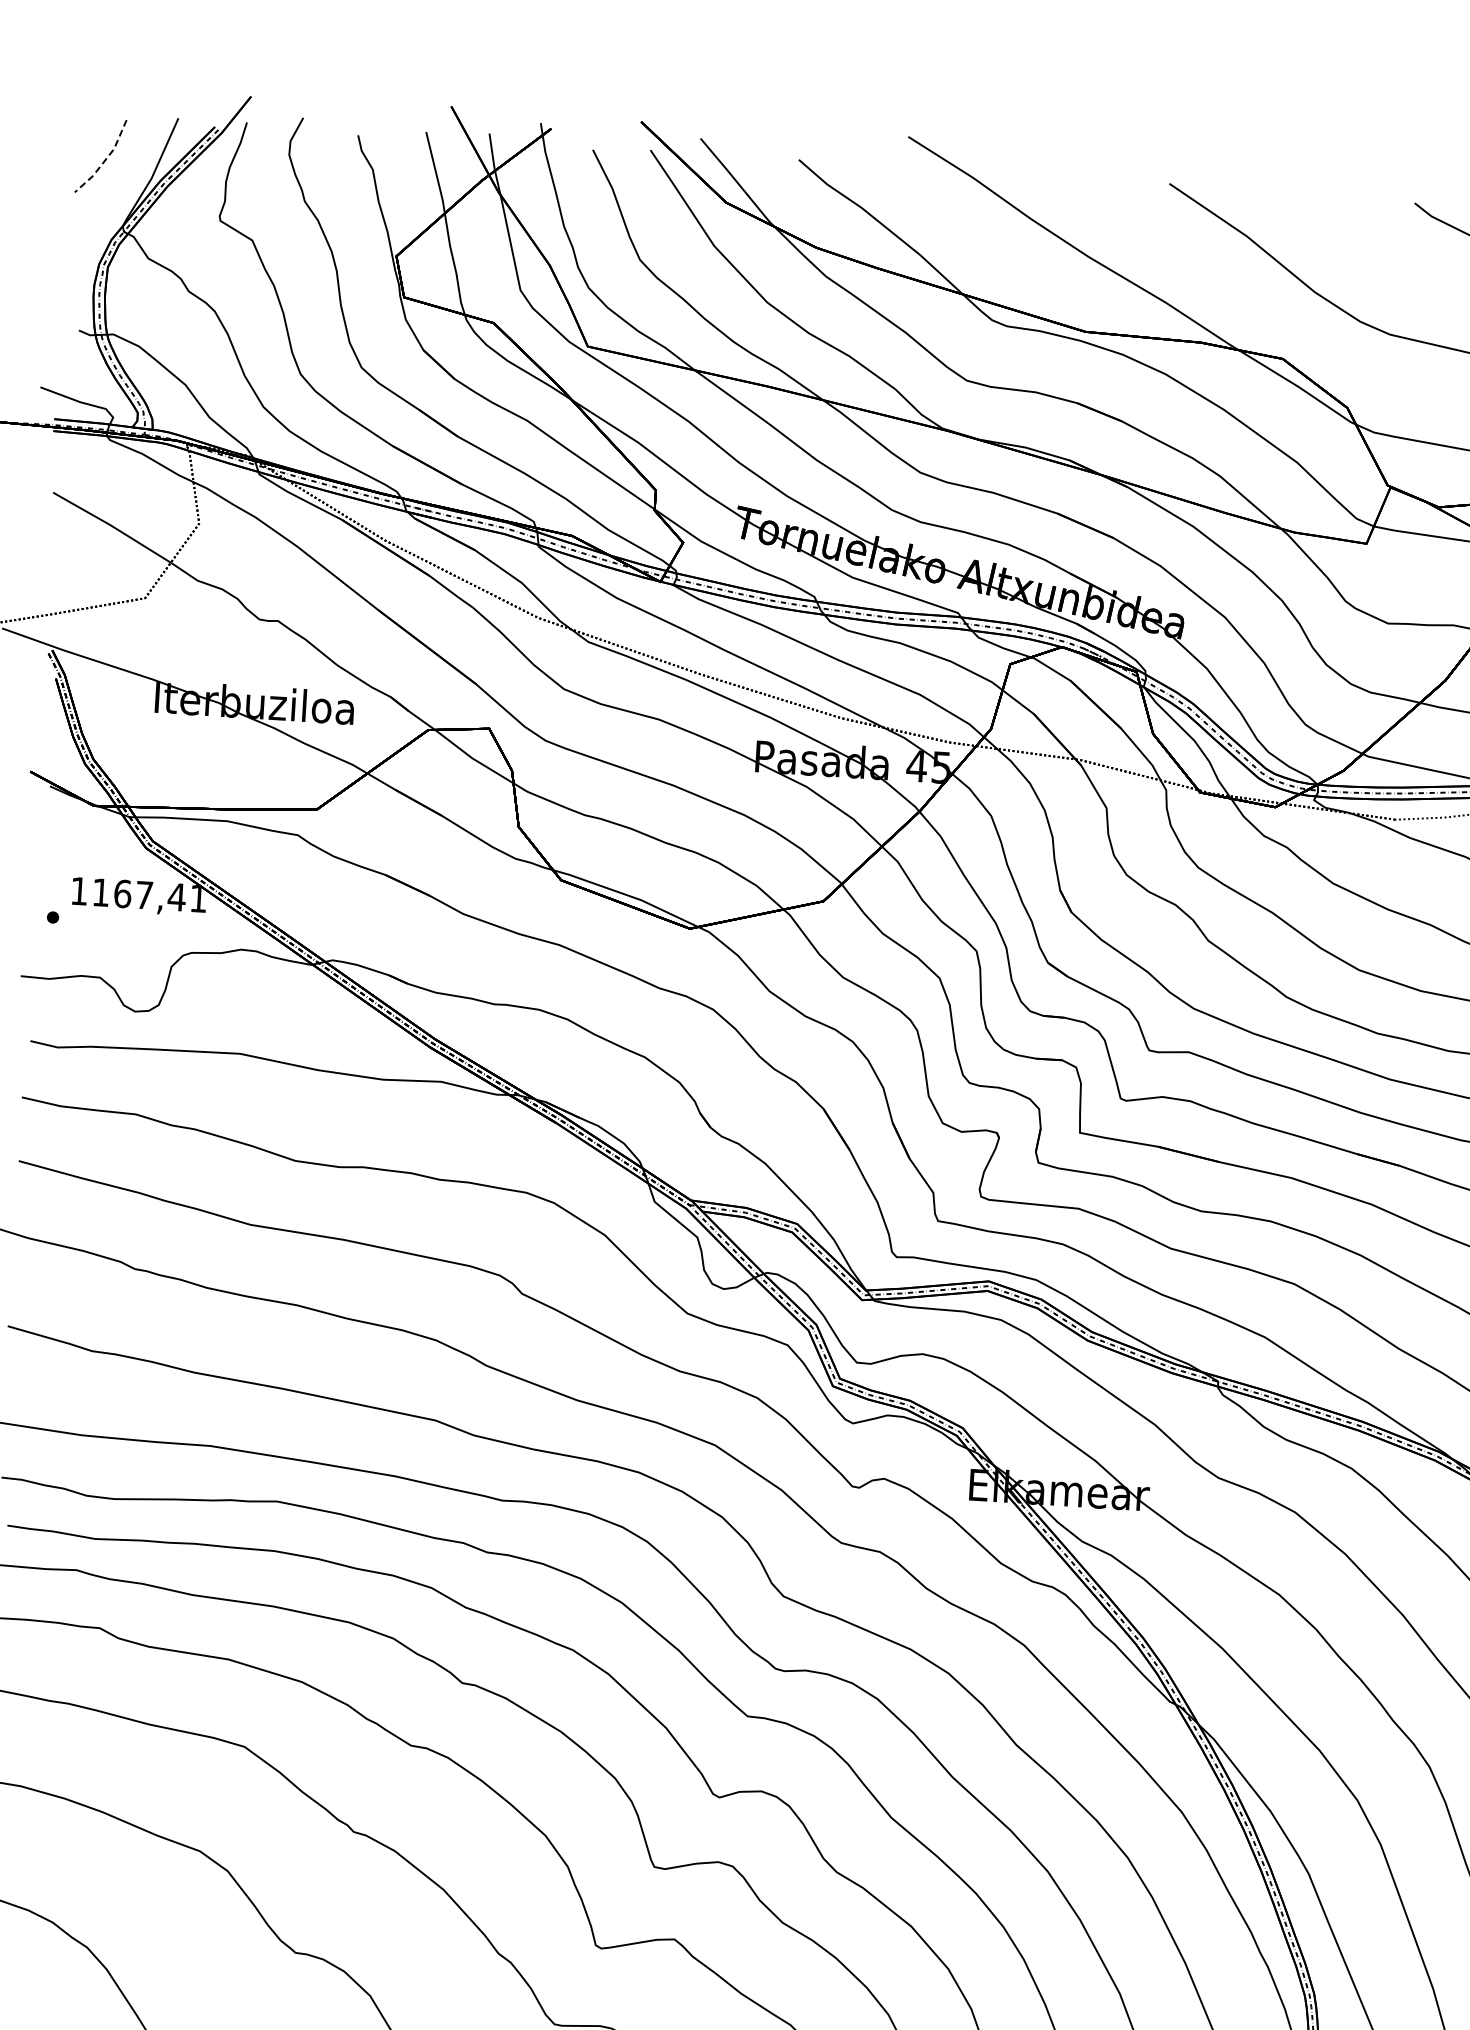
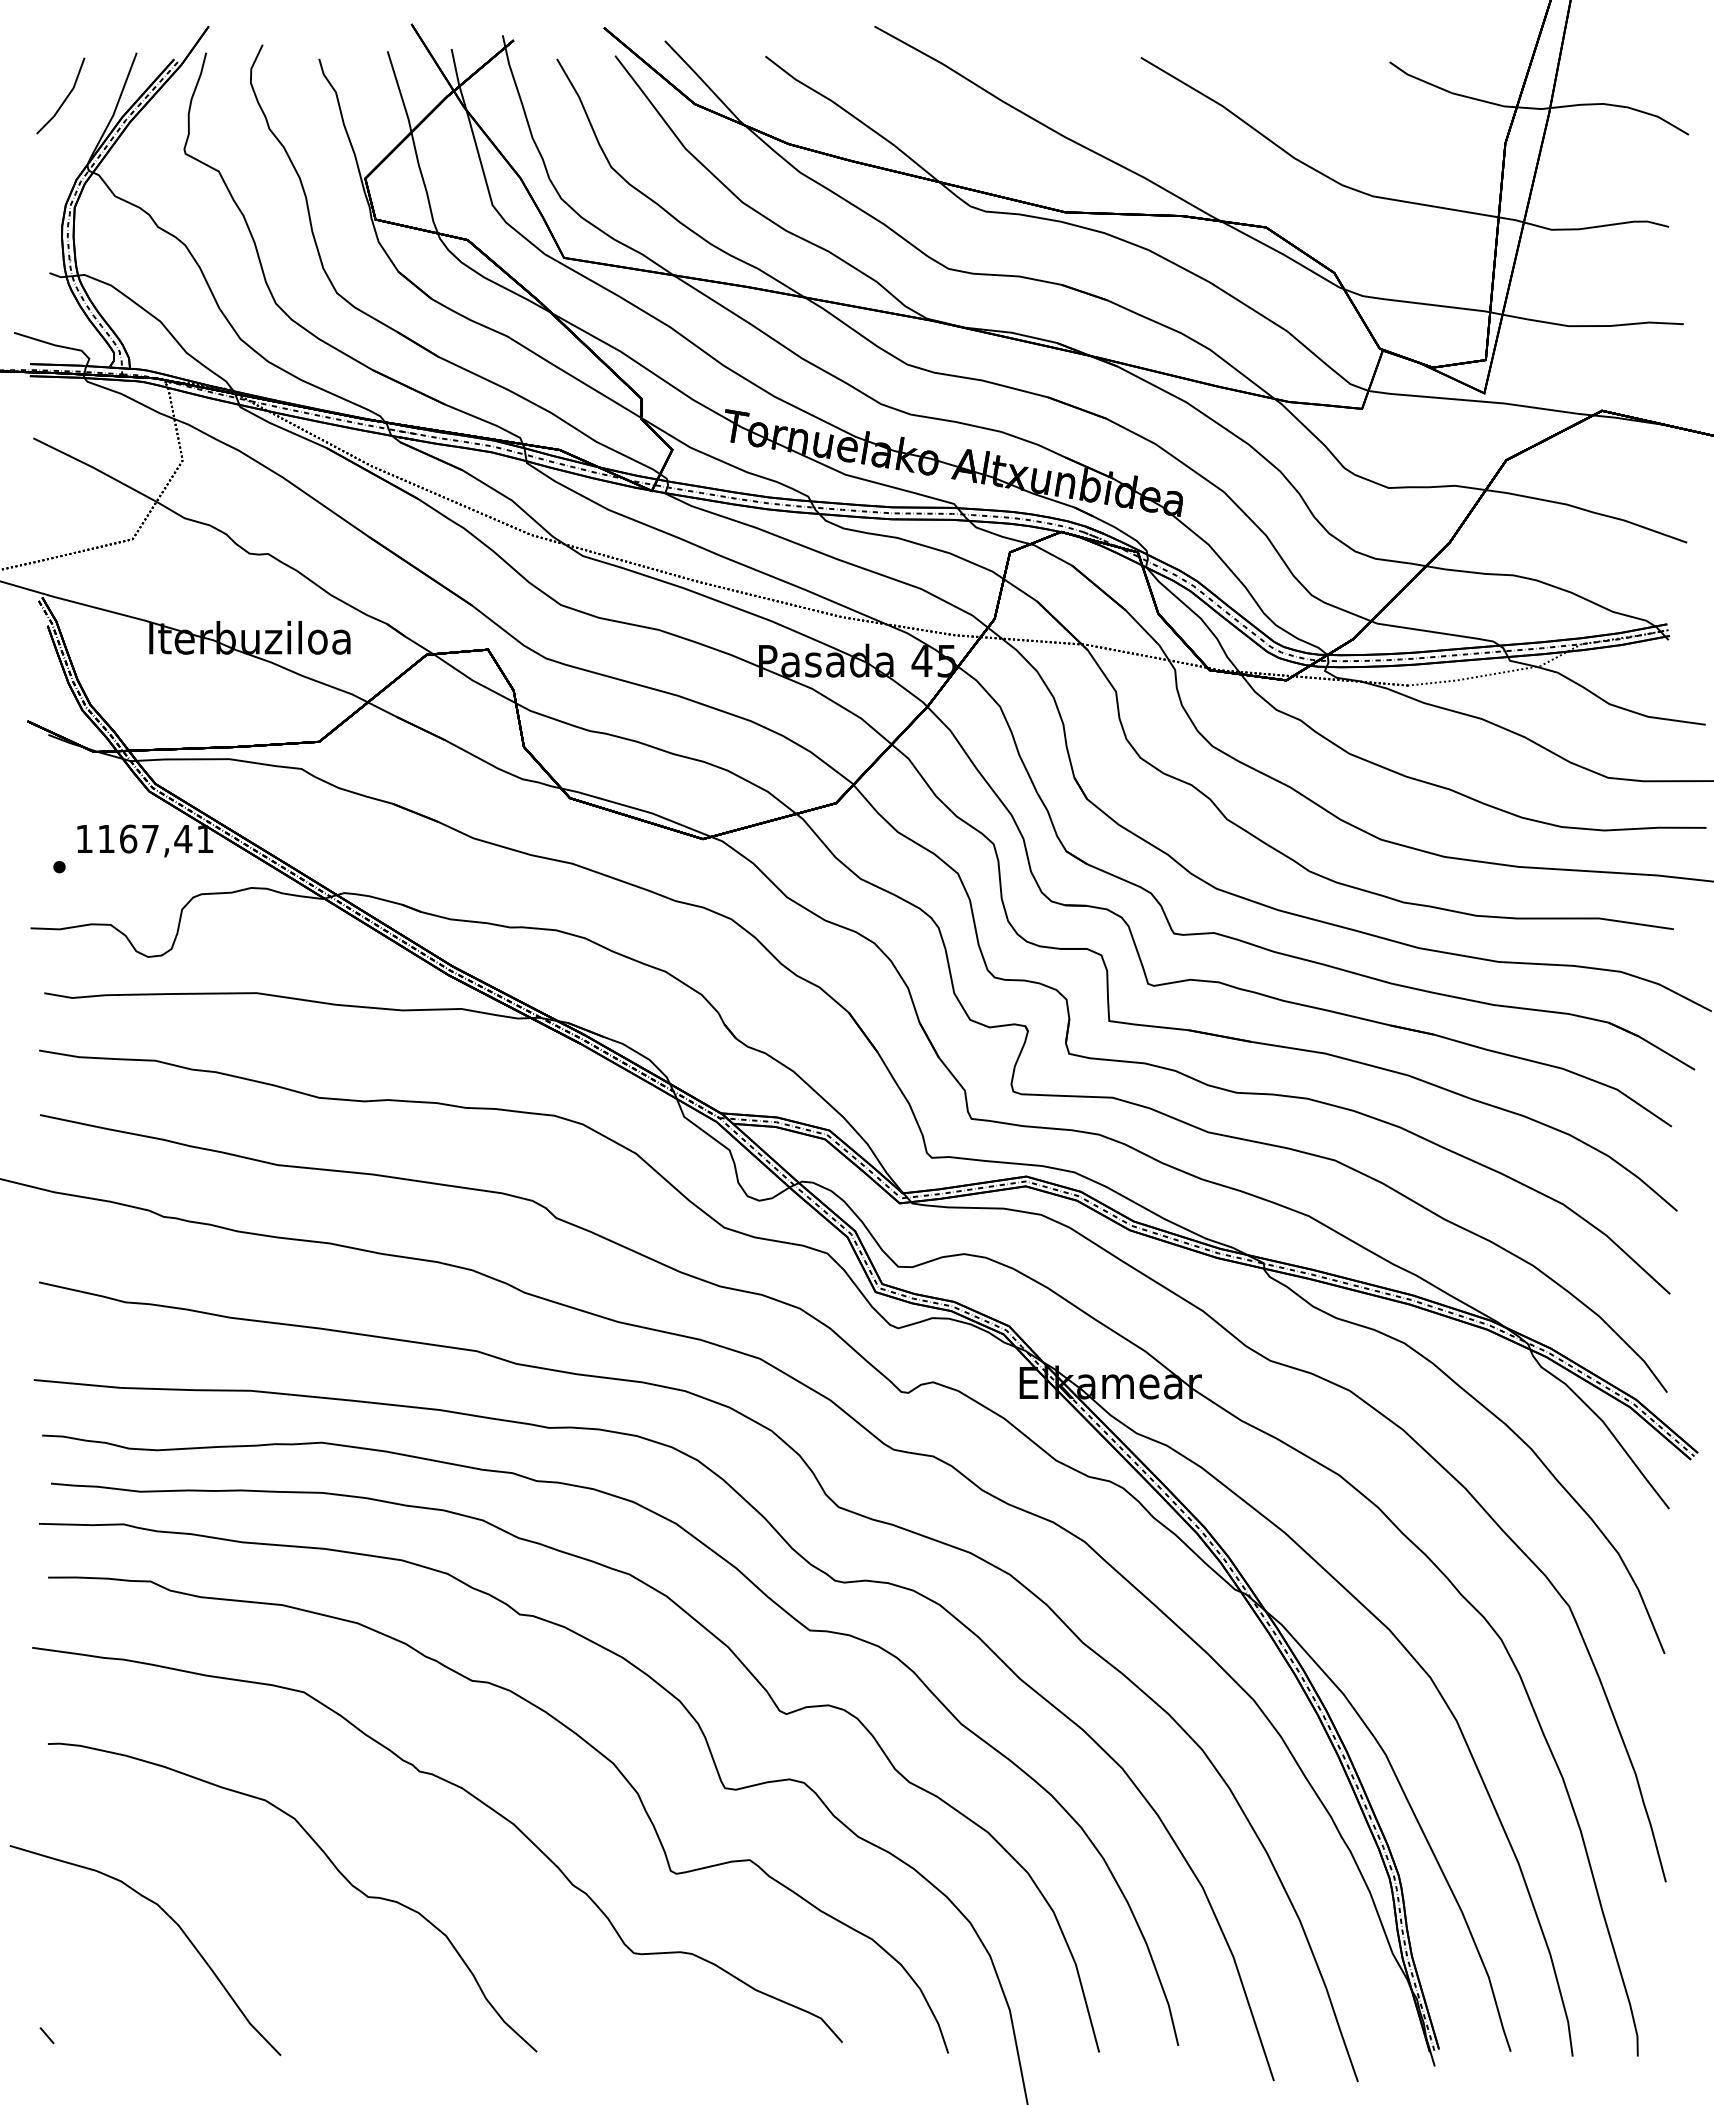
line: (105, 160) -> (65, 99), dashed -> solid

